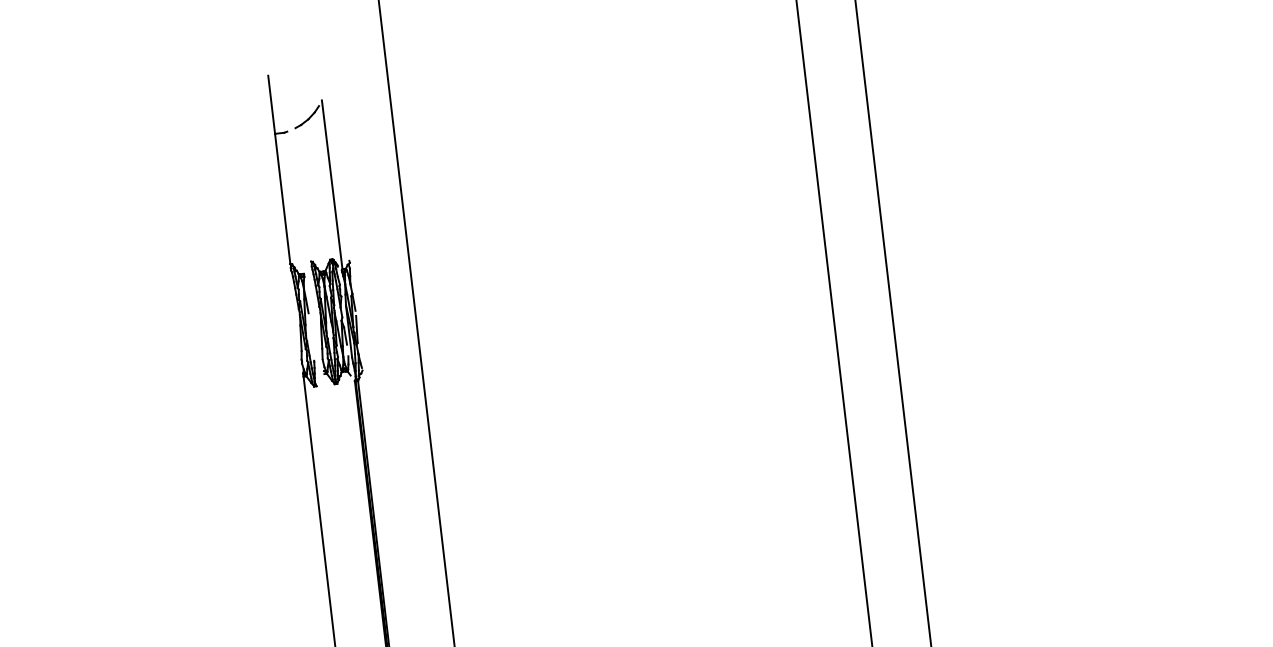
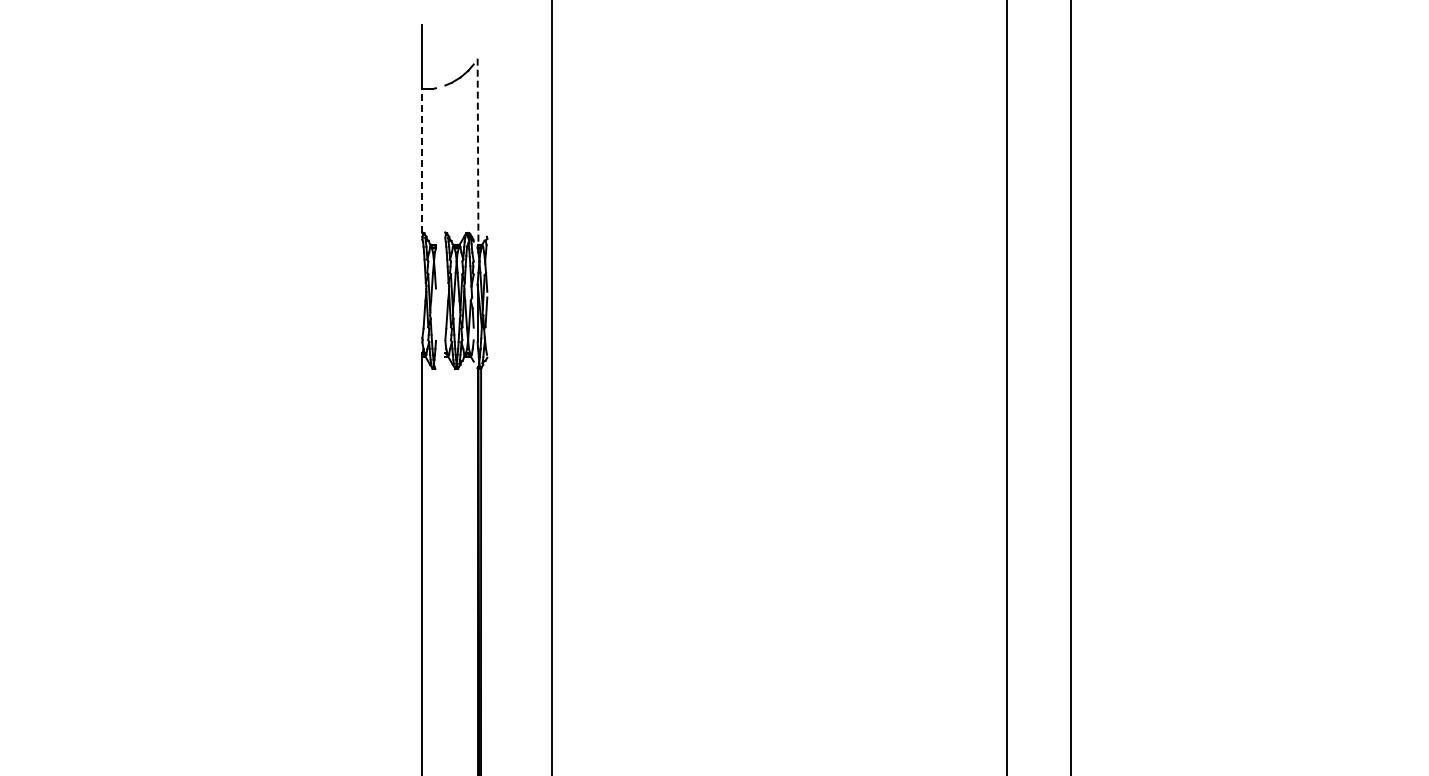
line: (332, 185) -> (478, 152), solid -> dashed
line: (282, 198) -> (422, 160), solid -> dashed

